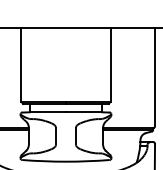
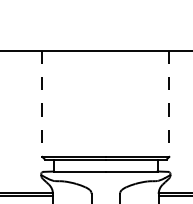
line: (21, 65) -> (42, 104), solid -> dashed
line: (110, 65) -> (169, 104), solid -> dashed

